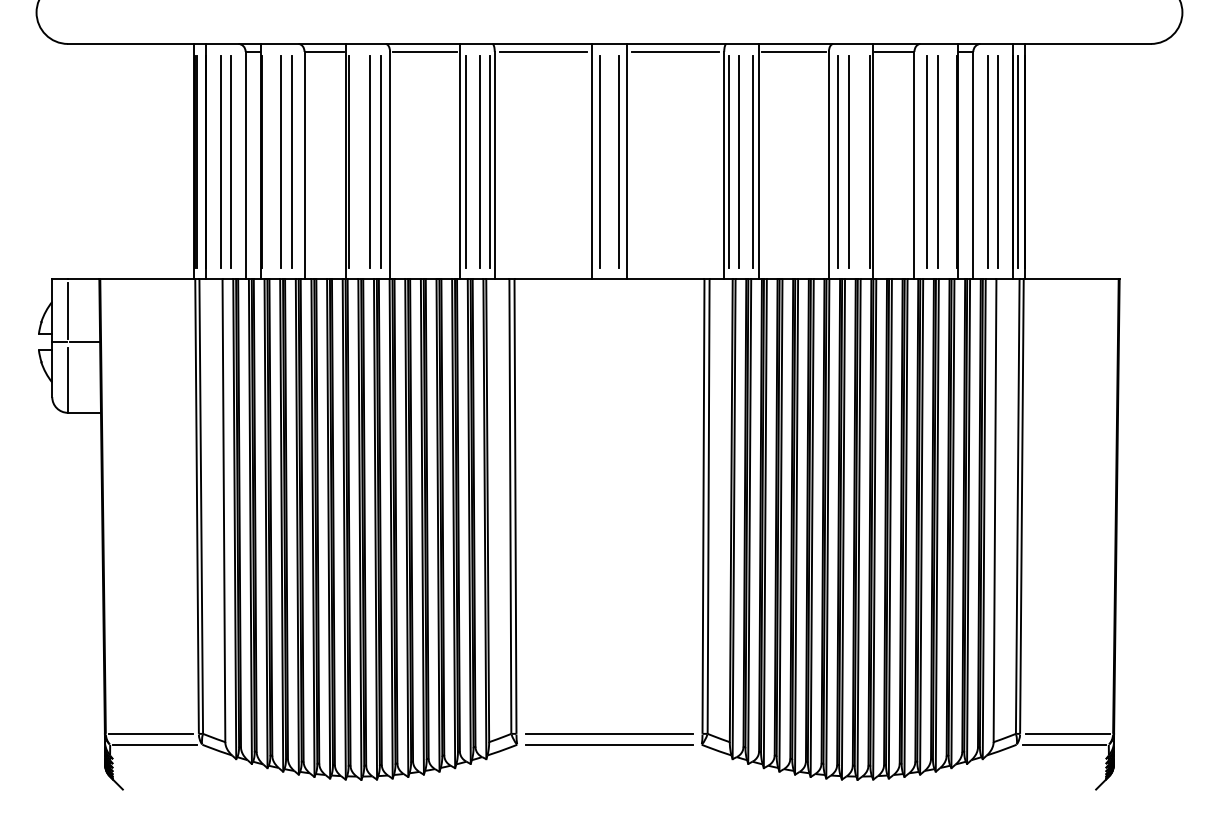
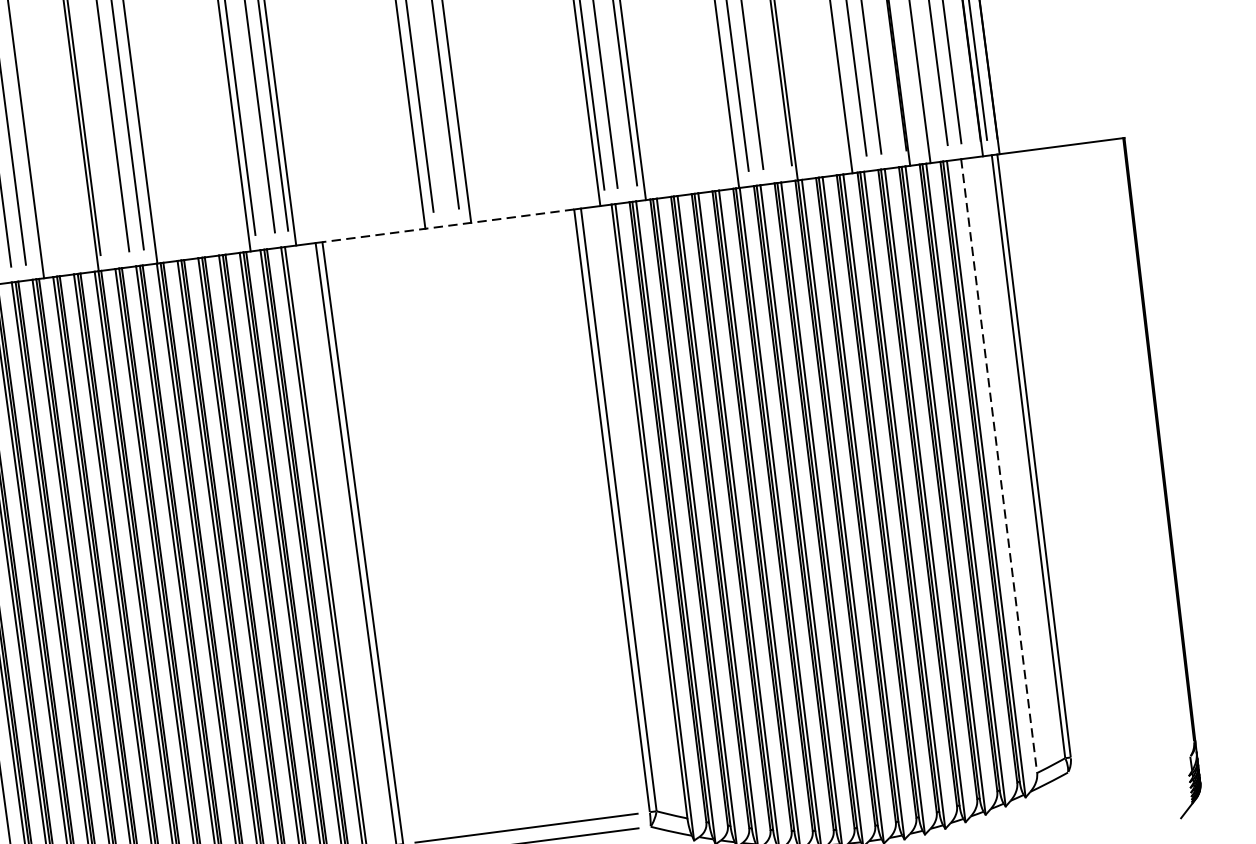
line: (609, 279) -> (448, 225), solid -> dashed
line: (995, 511) -> (999, 466), solid -> dashed
line: (1067, 733) -> (1133, 748), removed
line: (1063, 744) -> (1130, 764), removed

